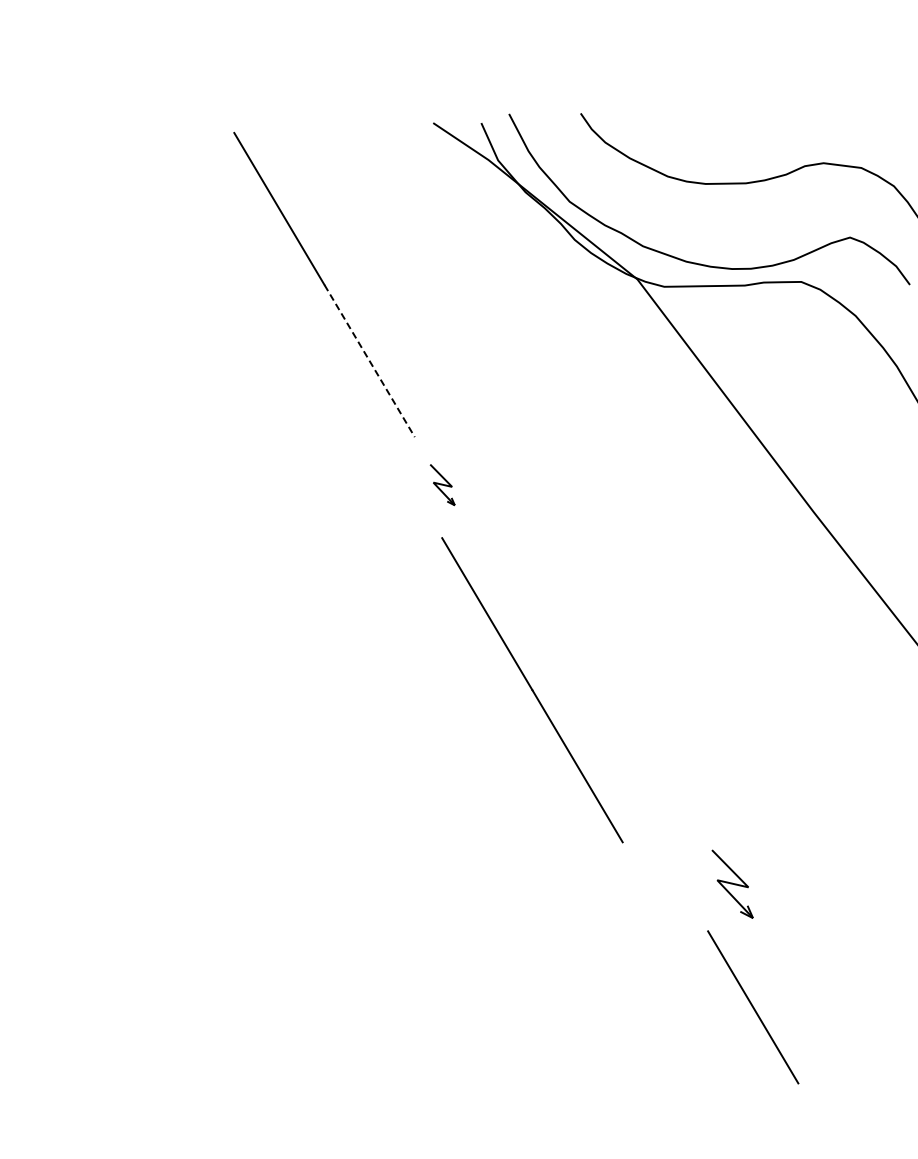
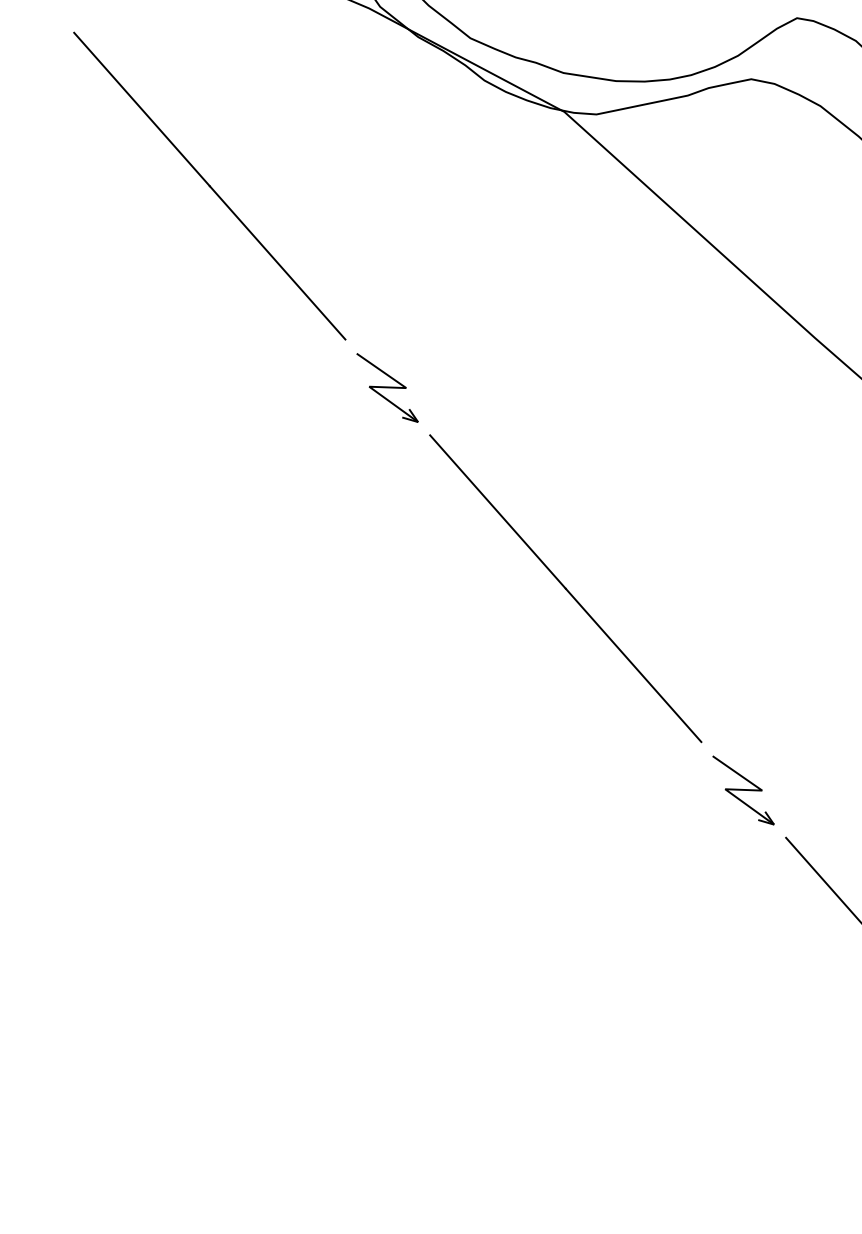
line: (369, 361) -> (277, 263), dashed -> solid
part: (442, 484) -> (387, 387), size x1.67
line: (532, 690) -> (565, 588), moved
part: (732, 883) -> (743, 789), moved

